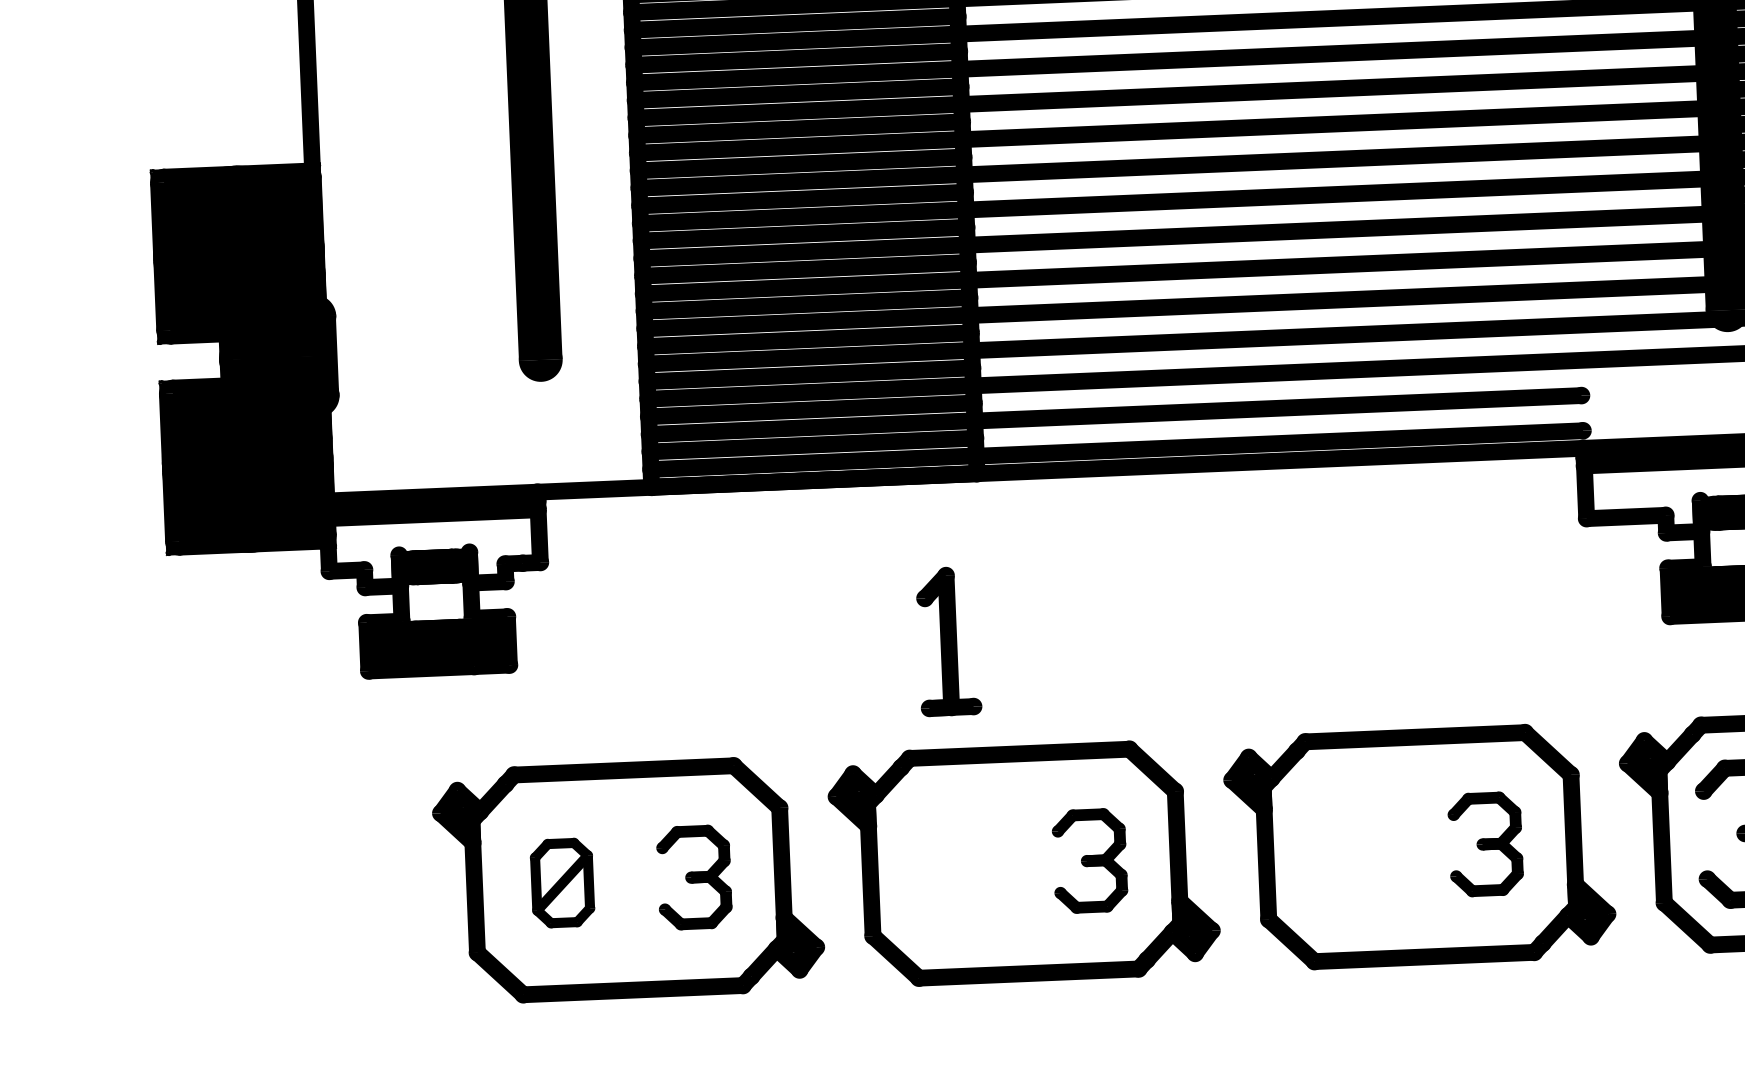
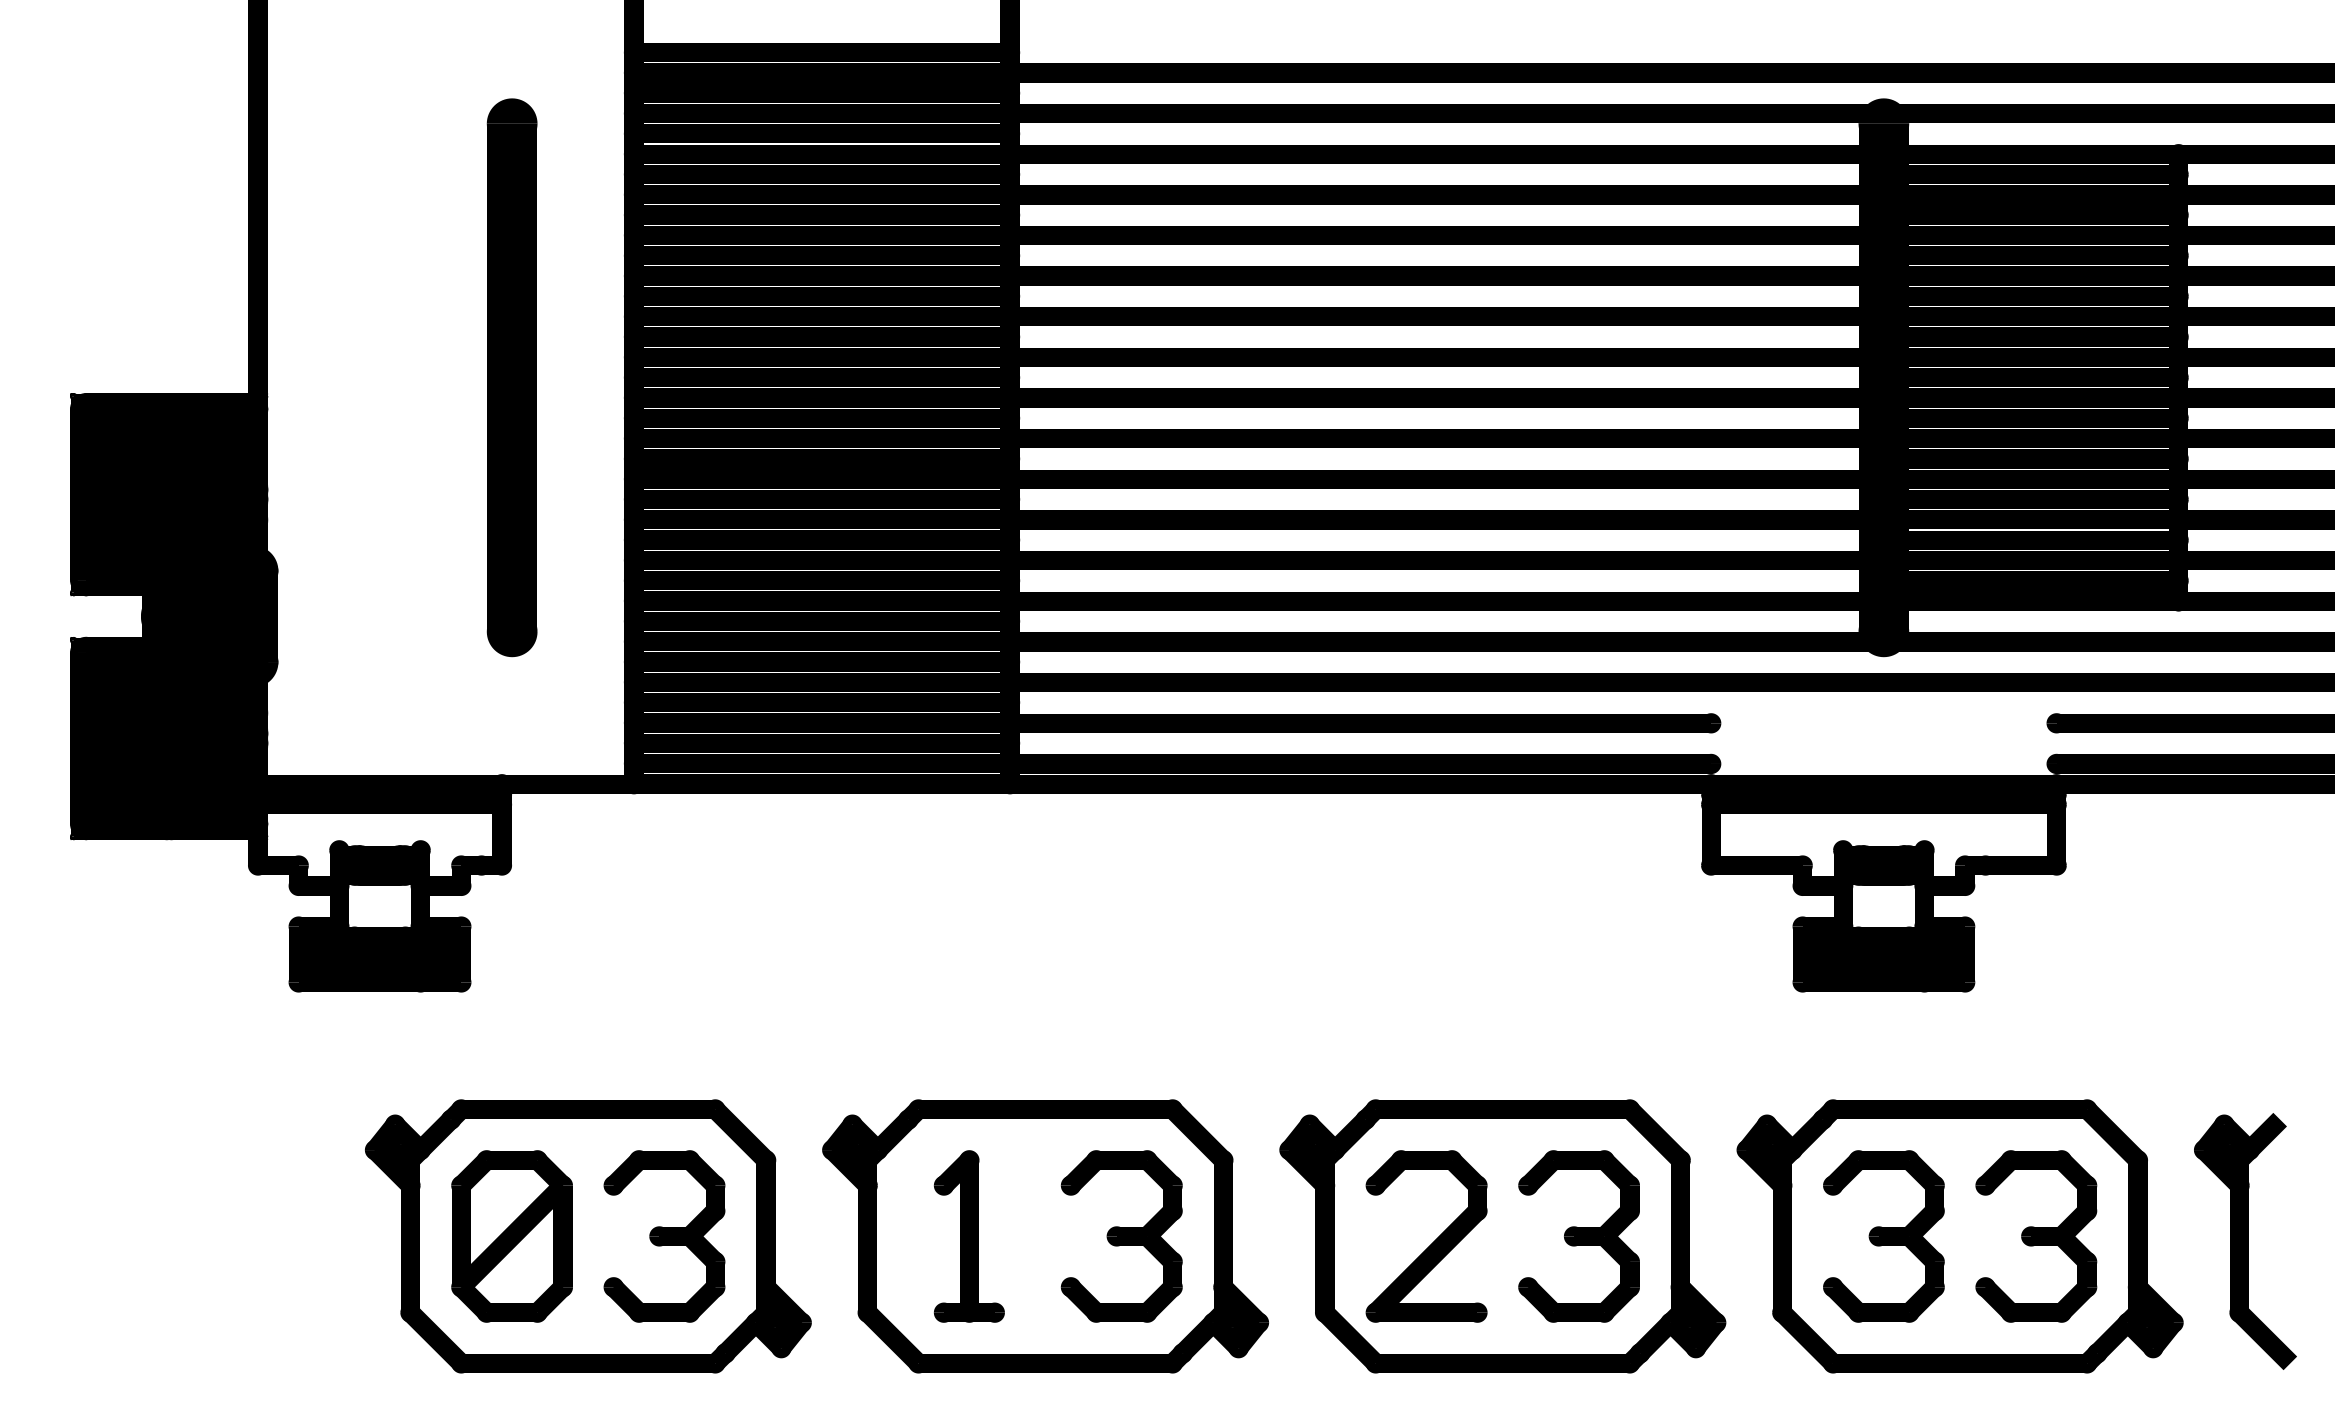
part: (948, 641) -> (968, 1236), moved
part: (1485, 844) -> (1578, 1236), size x1.43
part: (1359, 854) -> (1432, 1242), added
part: (1089, 861) -> (1121, 1236), size x1.43
part: (694, 877) -> (664, 1236), size x1.43
part: (562, 883) -> (511, 1236), size x1.67

